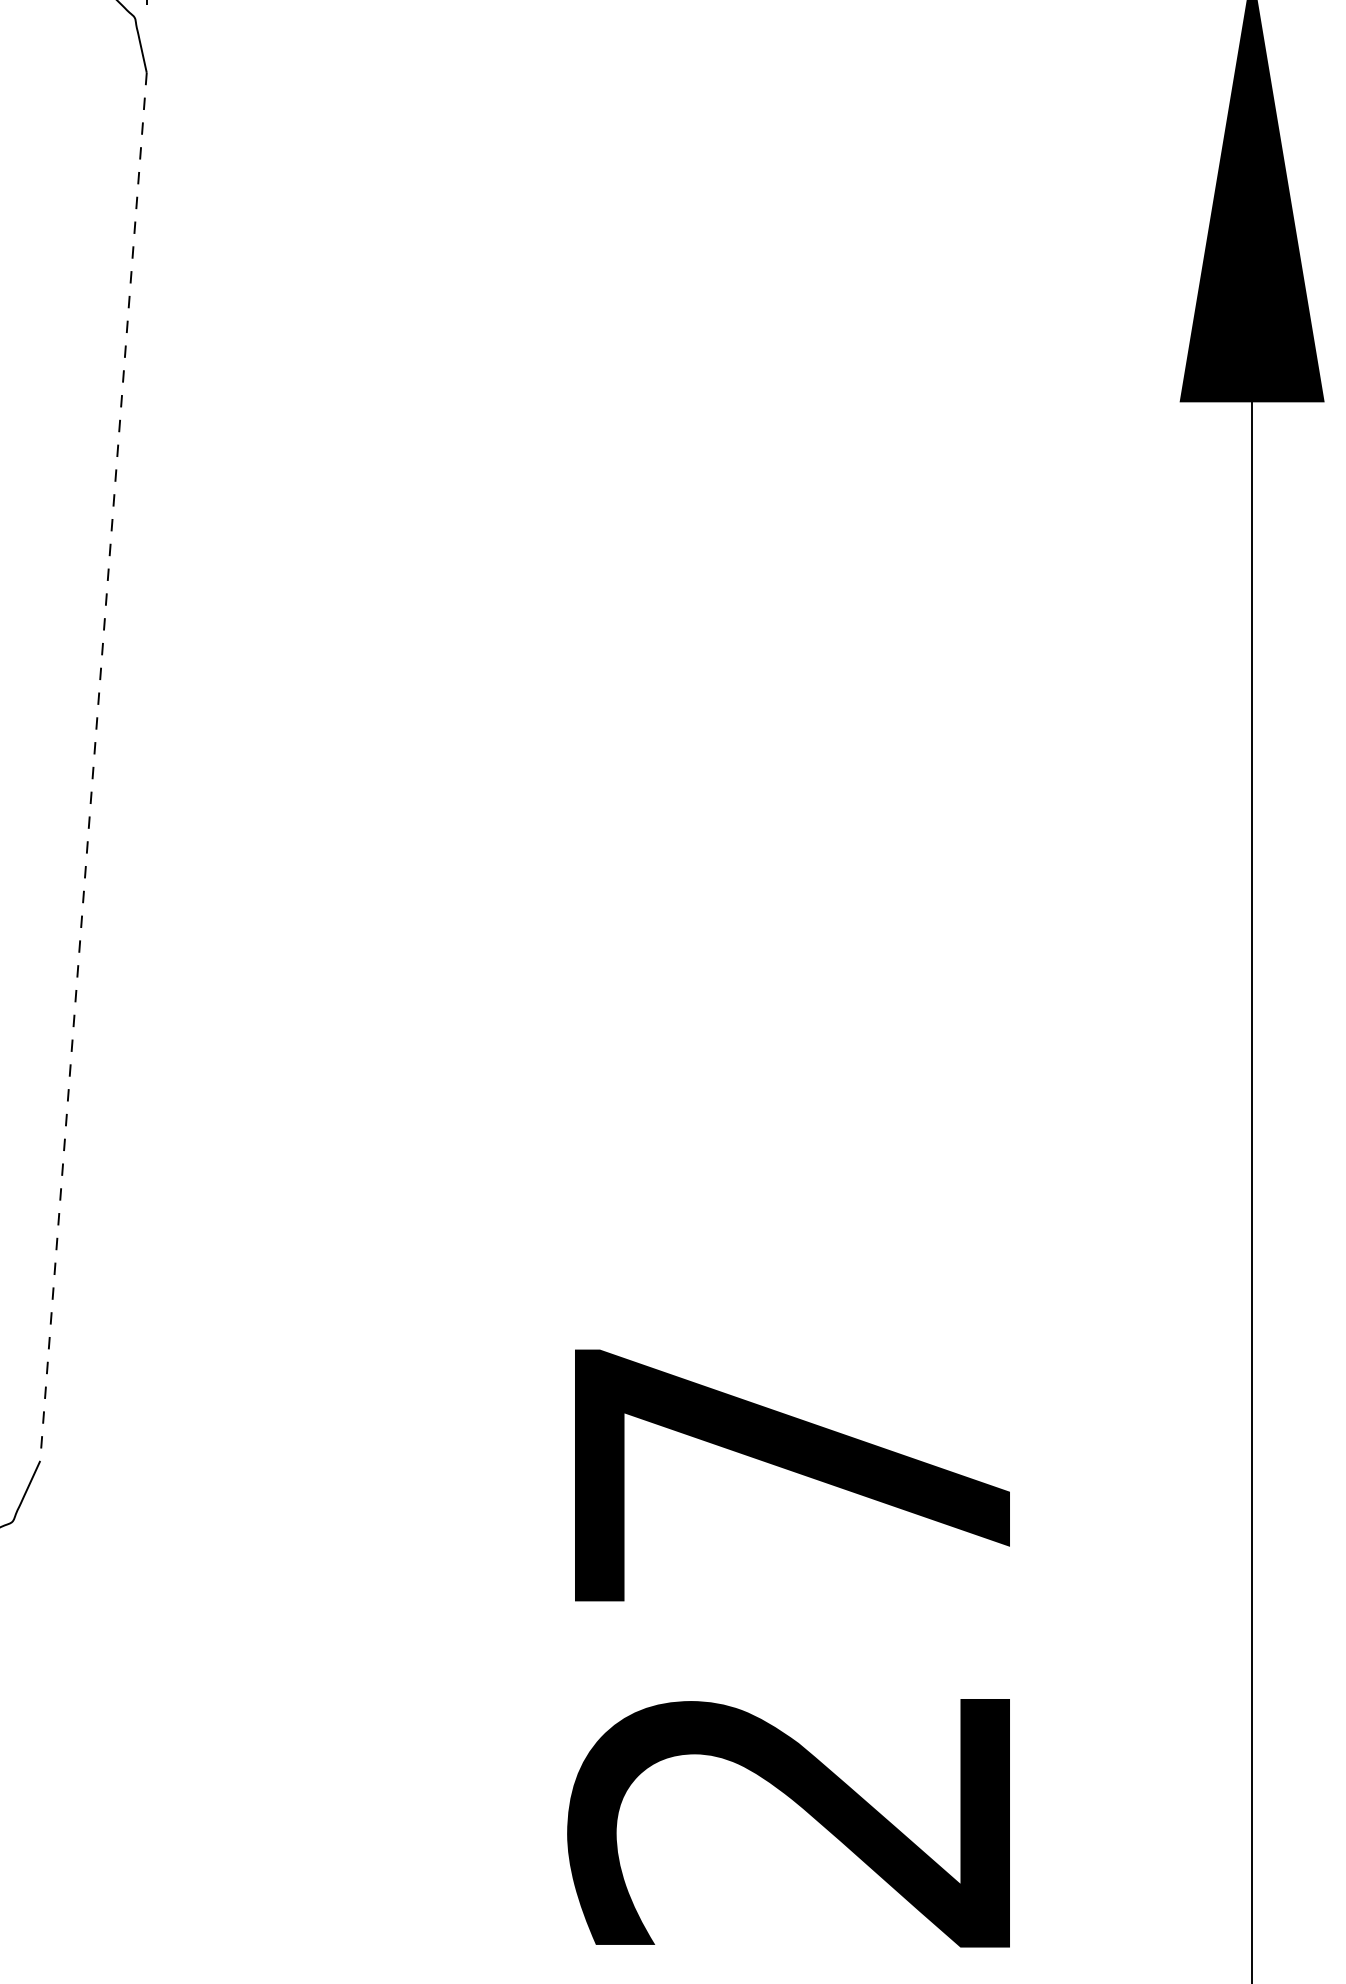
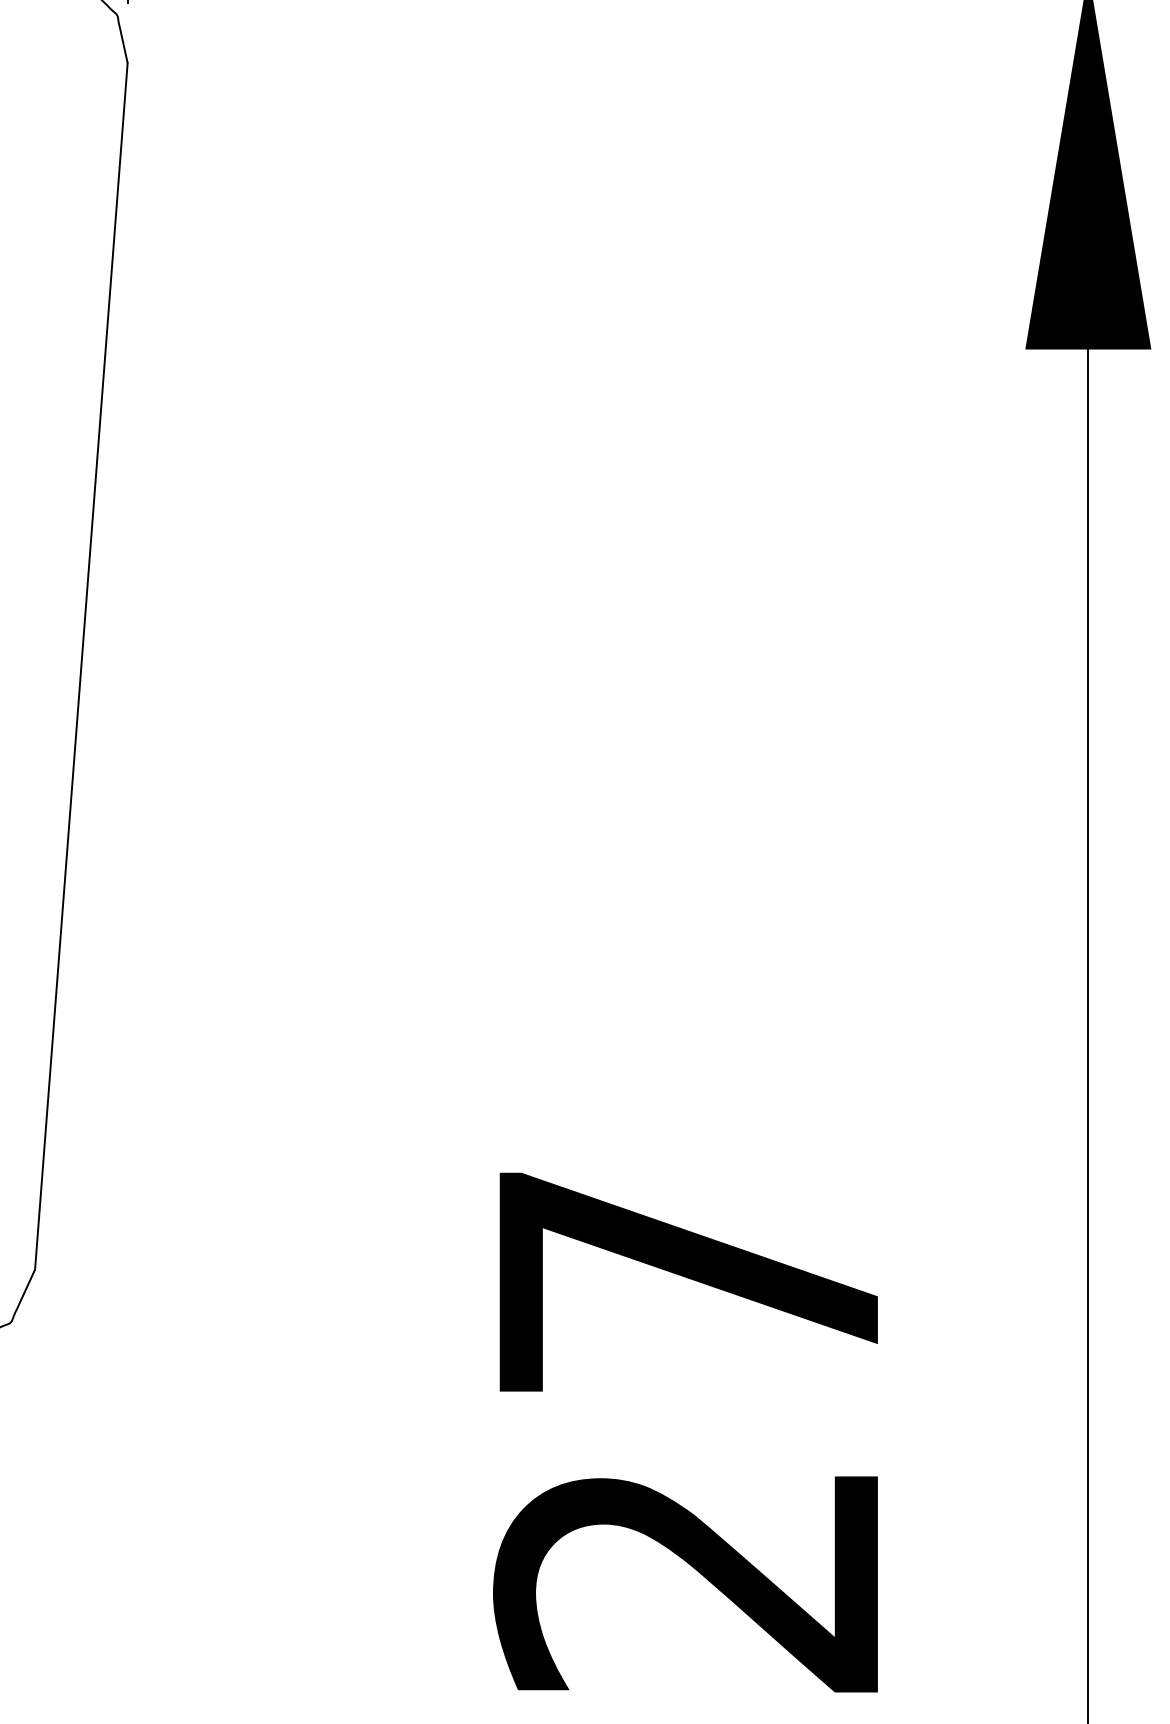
line: (93, 767) -> (81, 666), dashed -> solid

